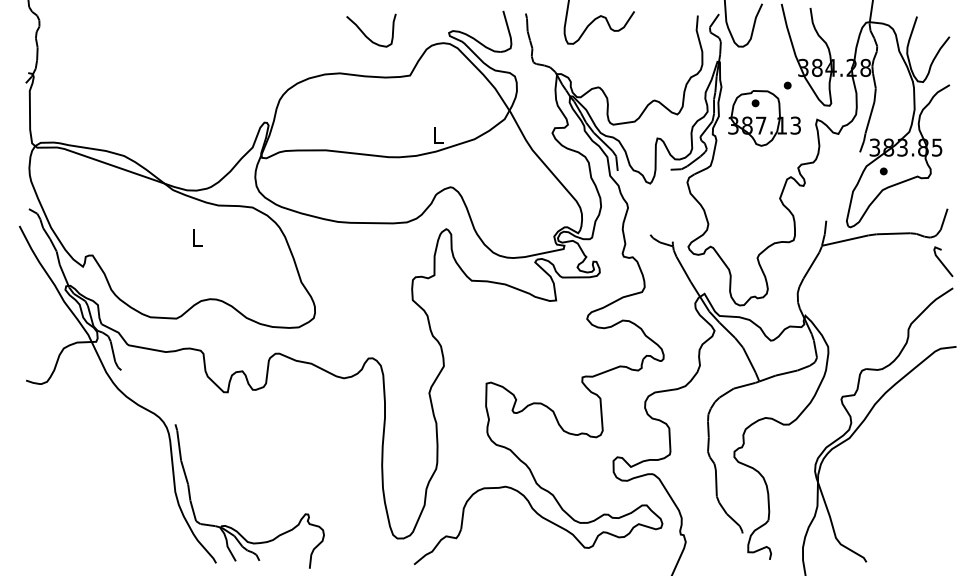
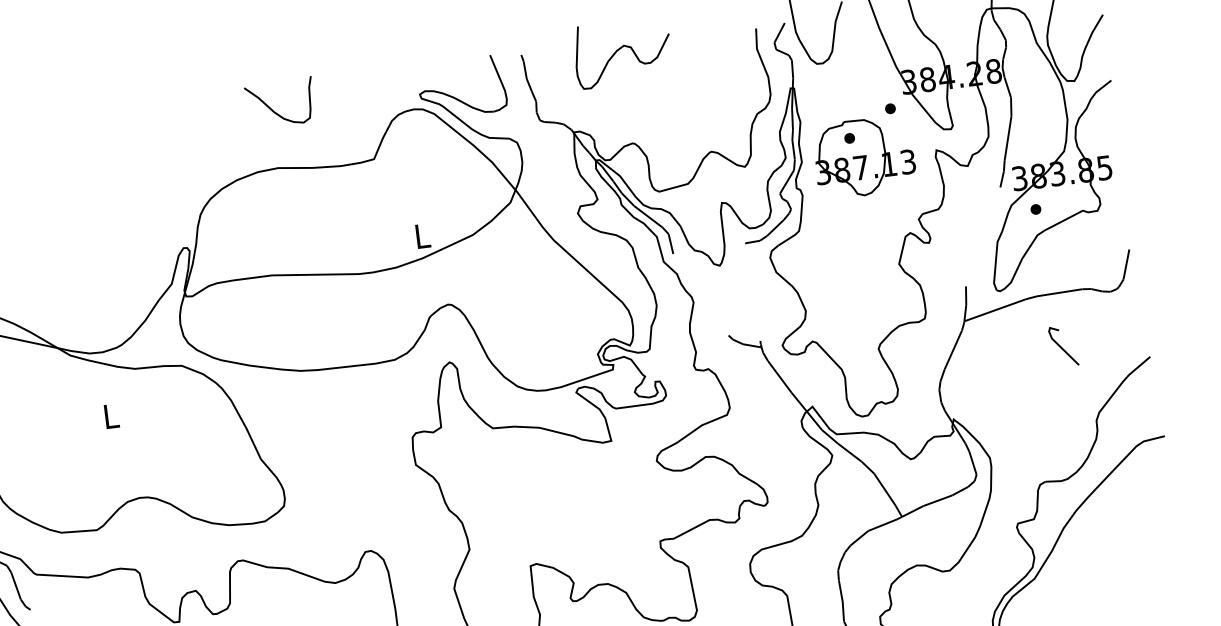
curve: (366, 35) -> (274, 110), moved
line: (942, 262) -> (1062, 347), moved

